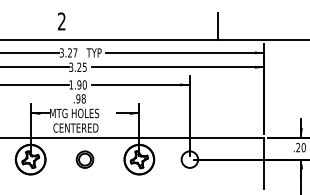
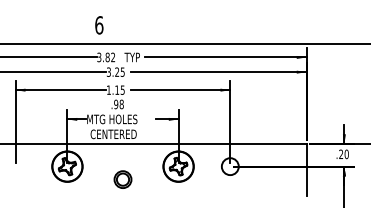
text: (62, 21) -> (99, 25), 2 -> 6
line: (218, 26) -> (259, 30), removed
text: (72, 52) -> (110, 57), 3.27 -> 3.82
text: (81, 84) -> (119, 89), 1.90 -> 1.15
part: (84, 159) -> (122, 179), moved

